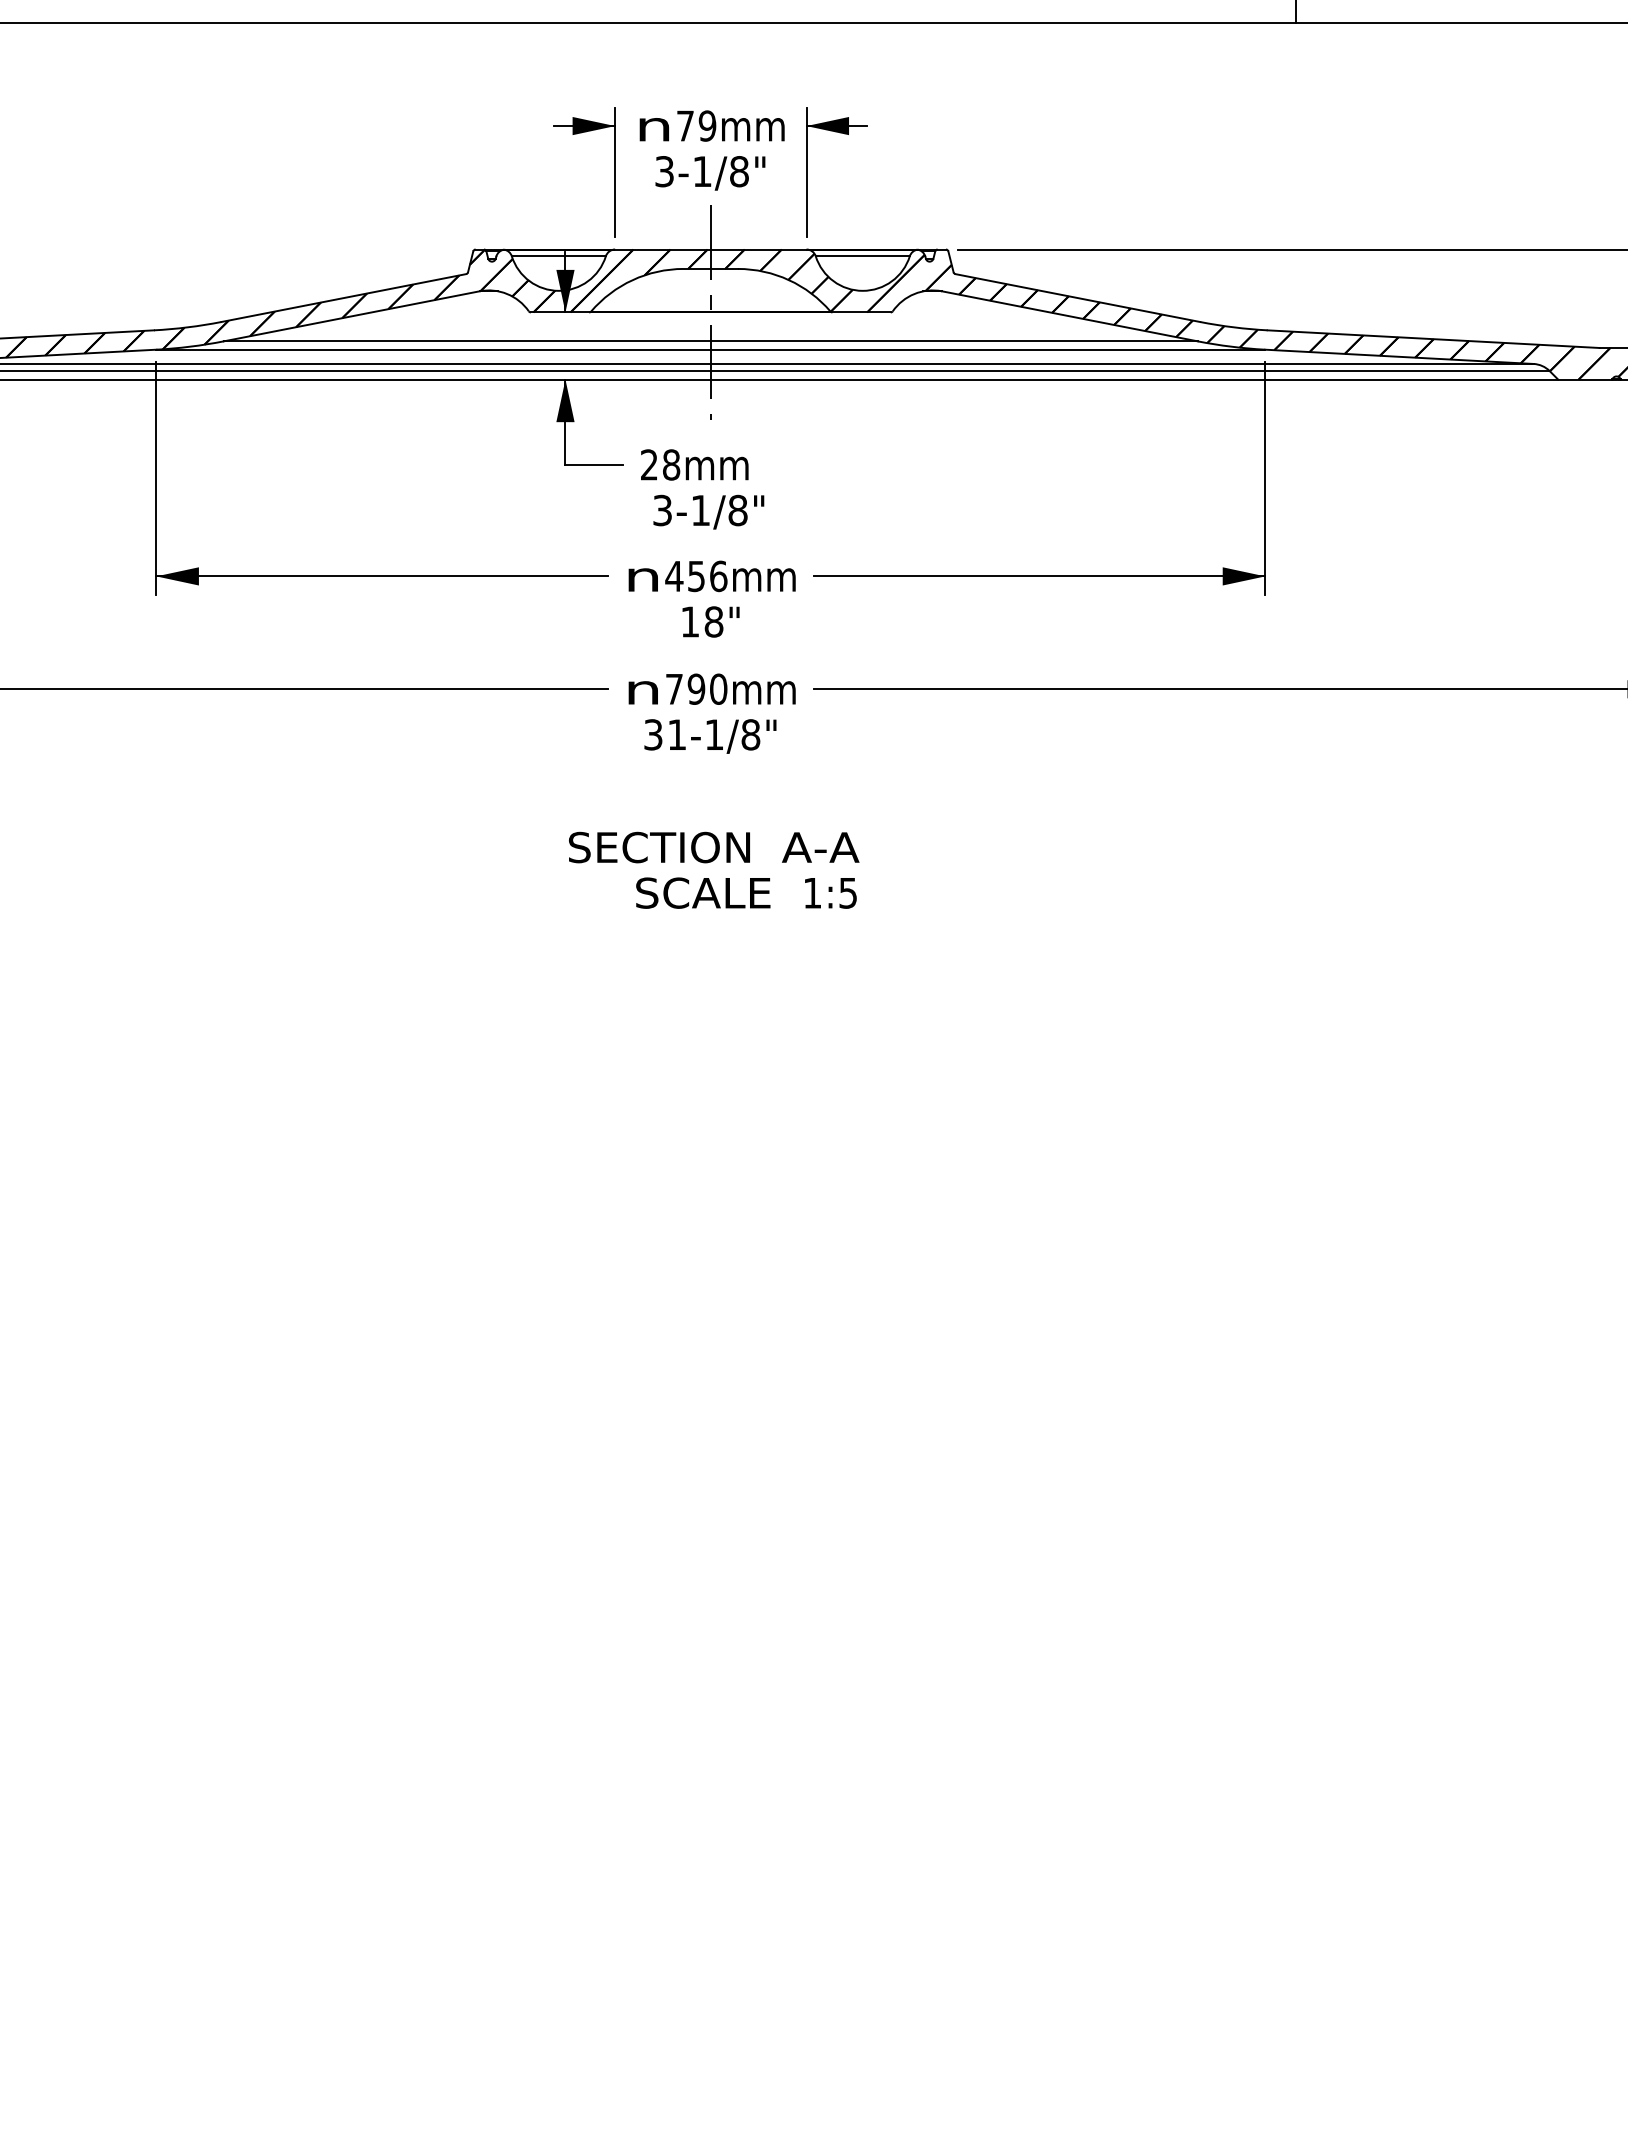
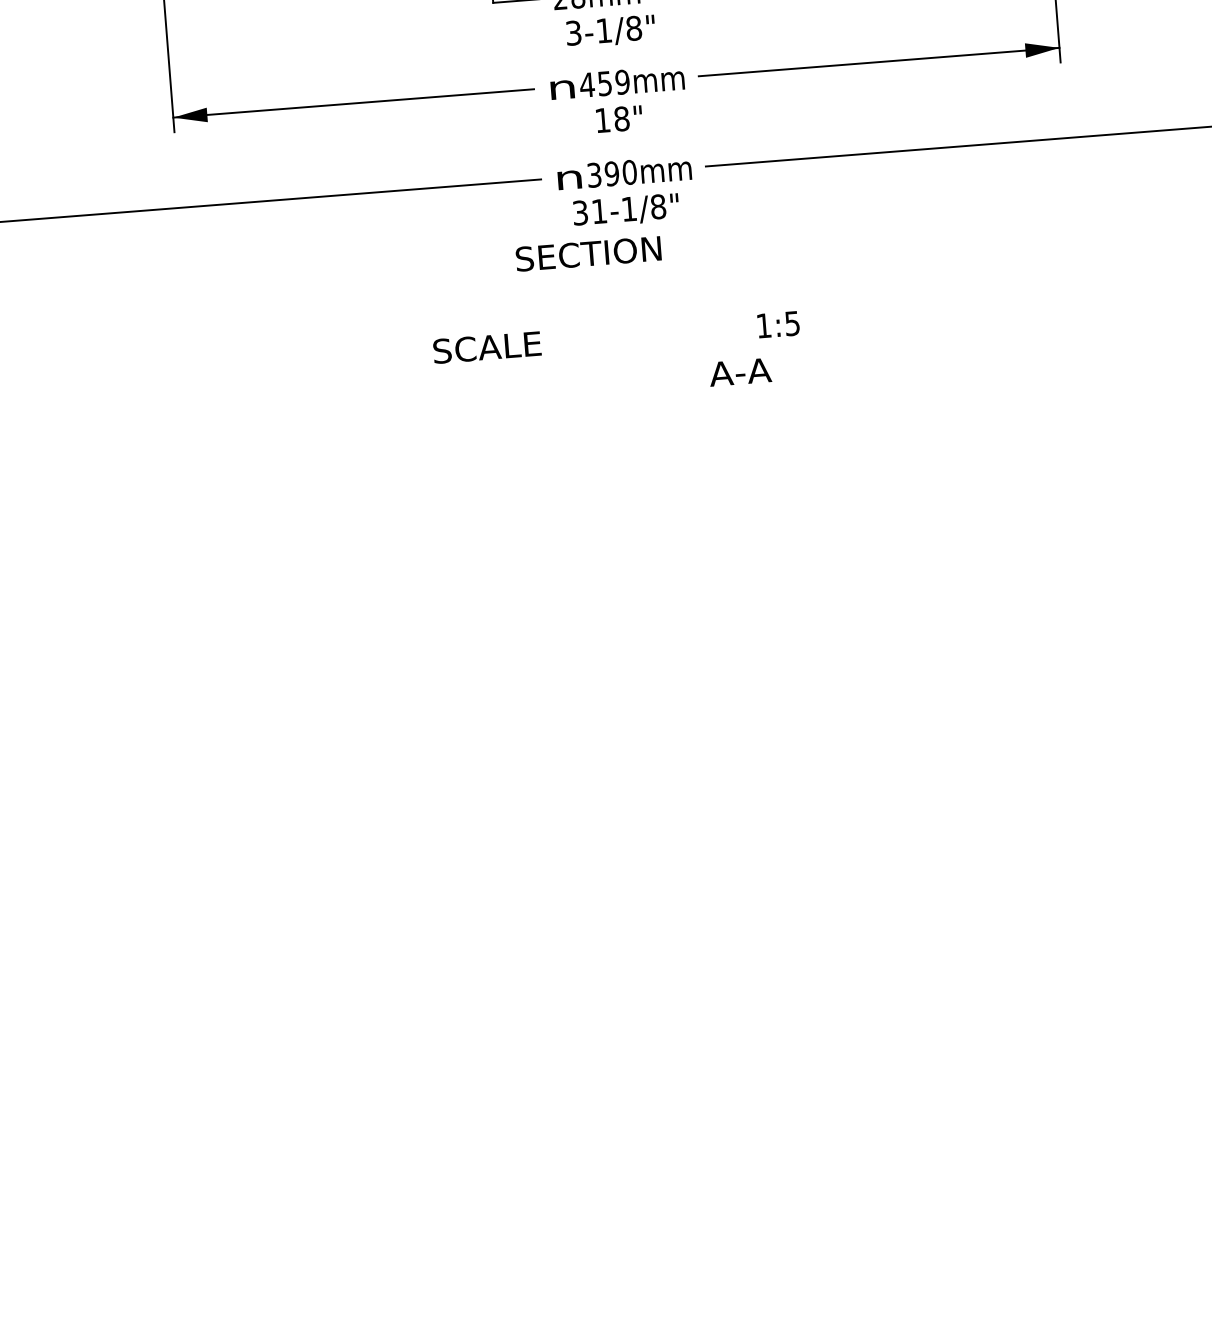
text: (718, 576) -> (622, 82), 456 -> 459
text: (674, 688) -> (594, 174), 790 -> 390
text: (659, 847) -> (588, 253), moved
text: (820, 847) -> (740, 372), moved
text: (703, 892) -> (487, 347), moved
text: (830, 893) -> (778, 324), moved

